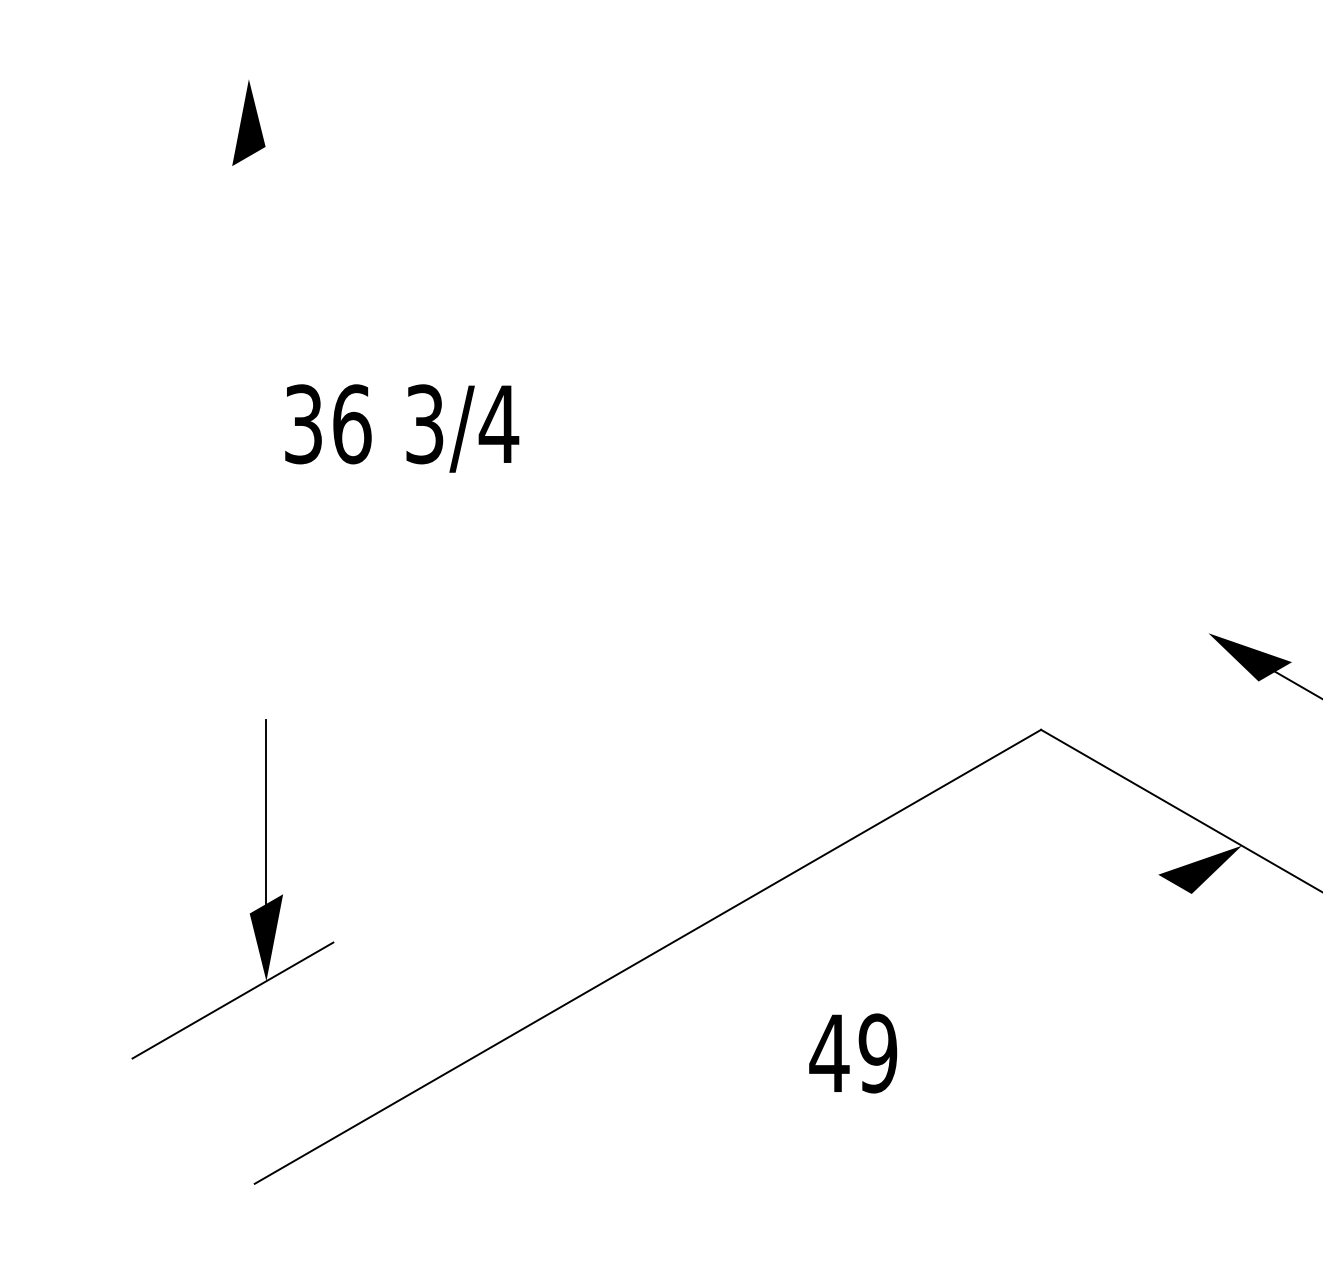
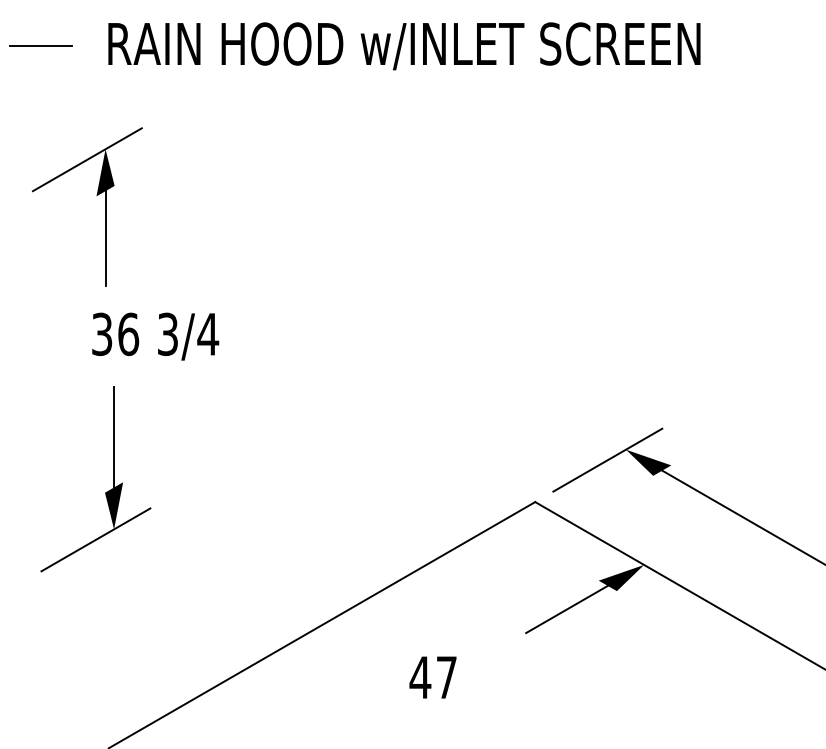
line: (213, 98) -> (86, 159), added
line: (248, 243) -> (105, 238), added
text: (401, 428) -> (155, 336), moved
line: (1174, 651) -> (607, 459), added
part: (252, 911) -> (106, 491), moved
line: (1098, 927) -> (566, 609), added
text: (877, 1053) -> (446, 677), 49 -> 47

